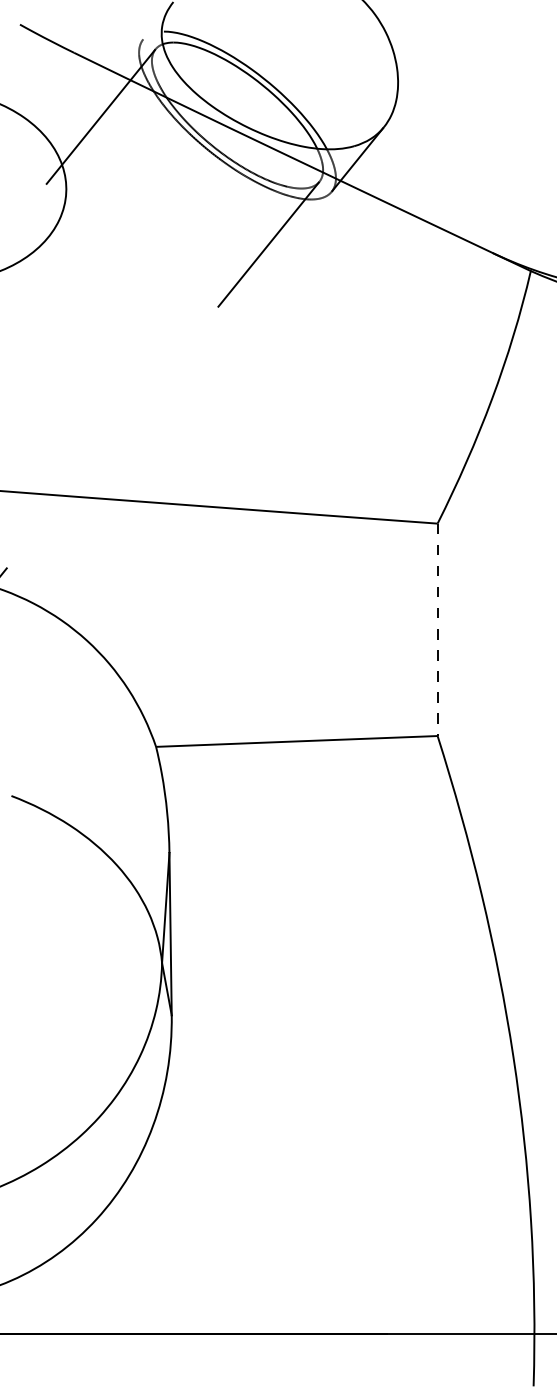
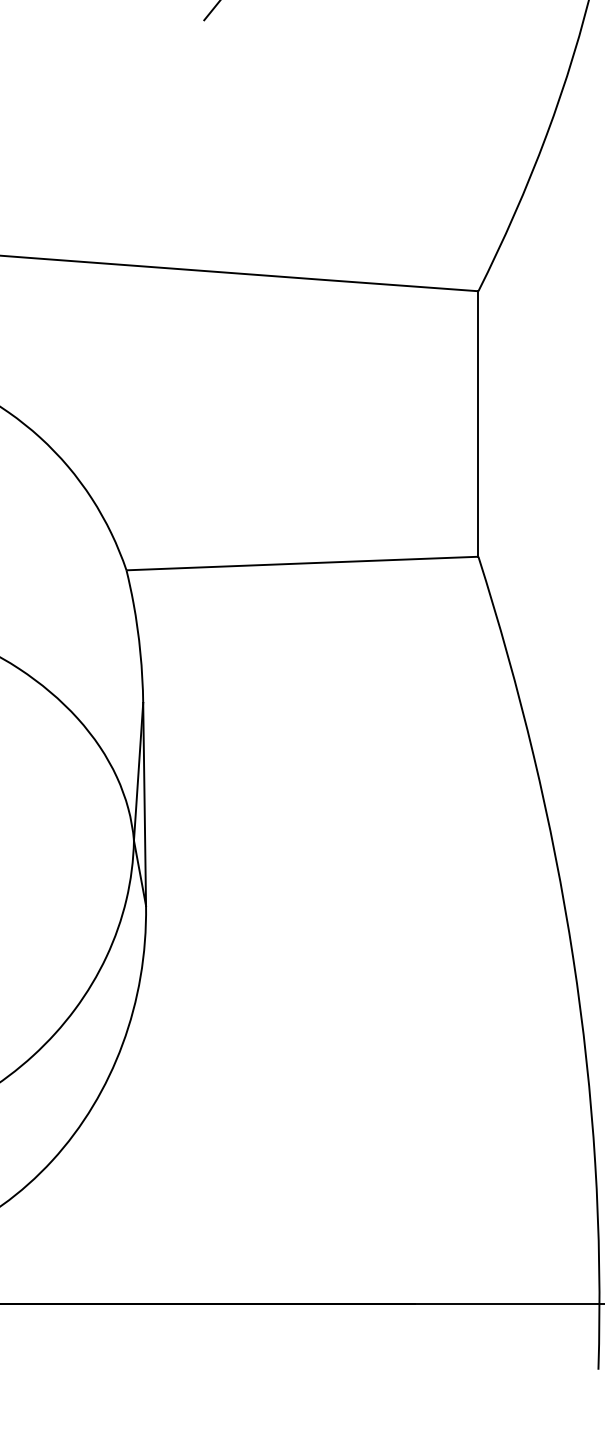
line: (437, 630) -> (478, 424), dashed -> solid

